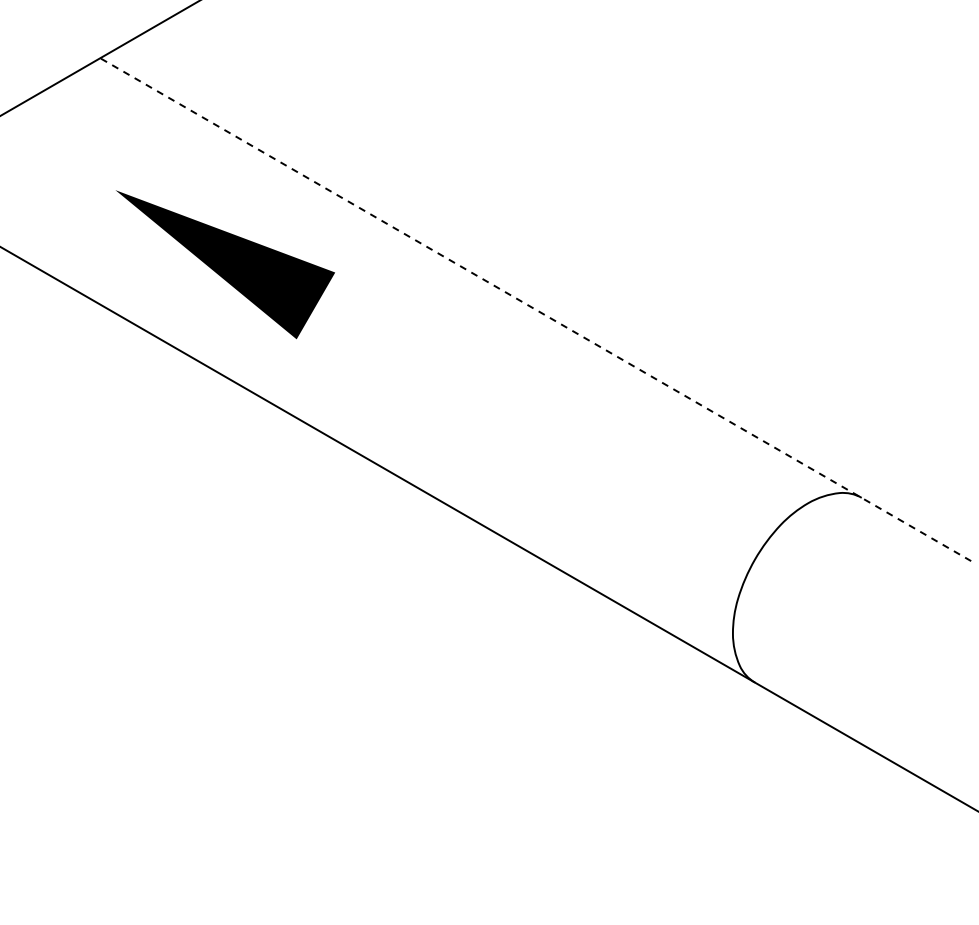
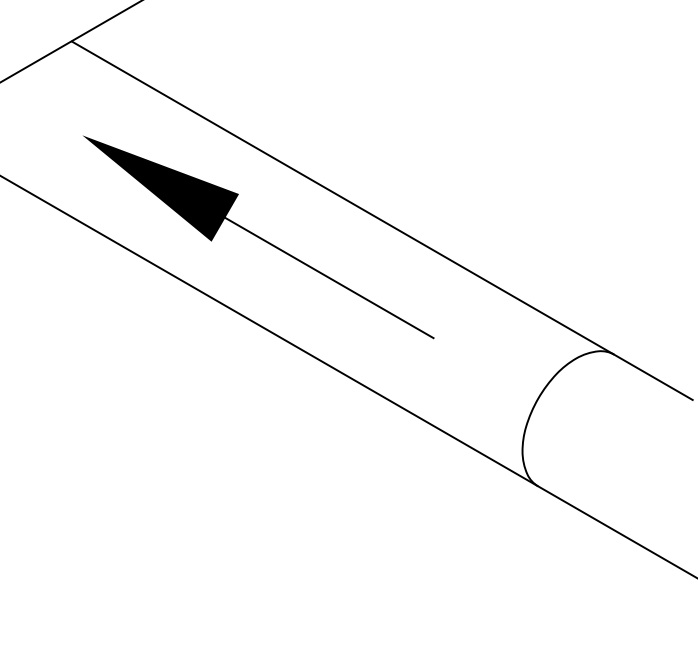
line: (536, 310) -> (382, 221), dashed -> solid
line: (461, 389) -> (329, 277), added

